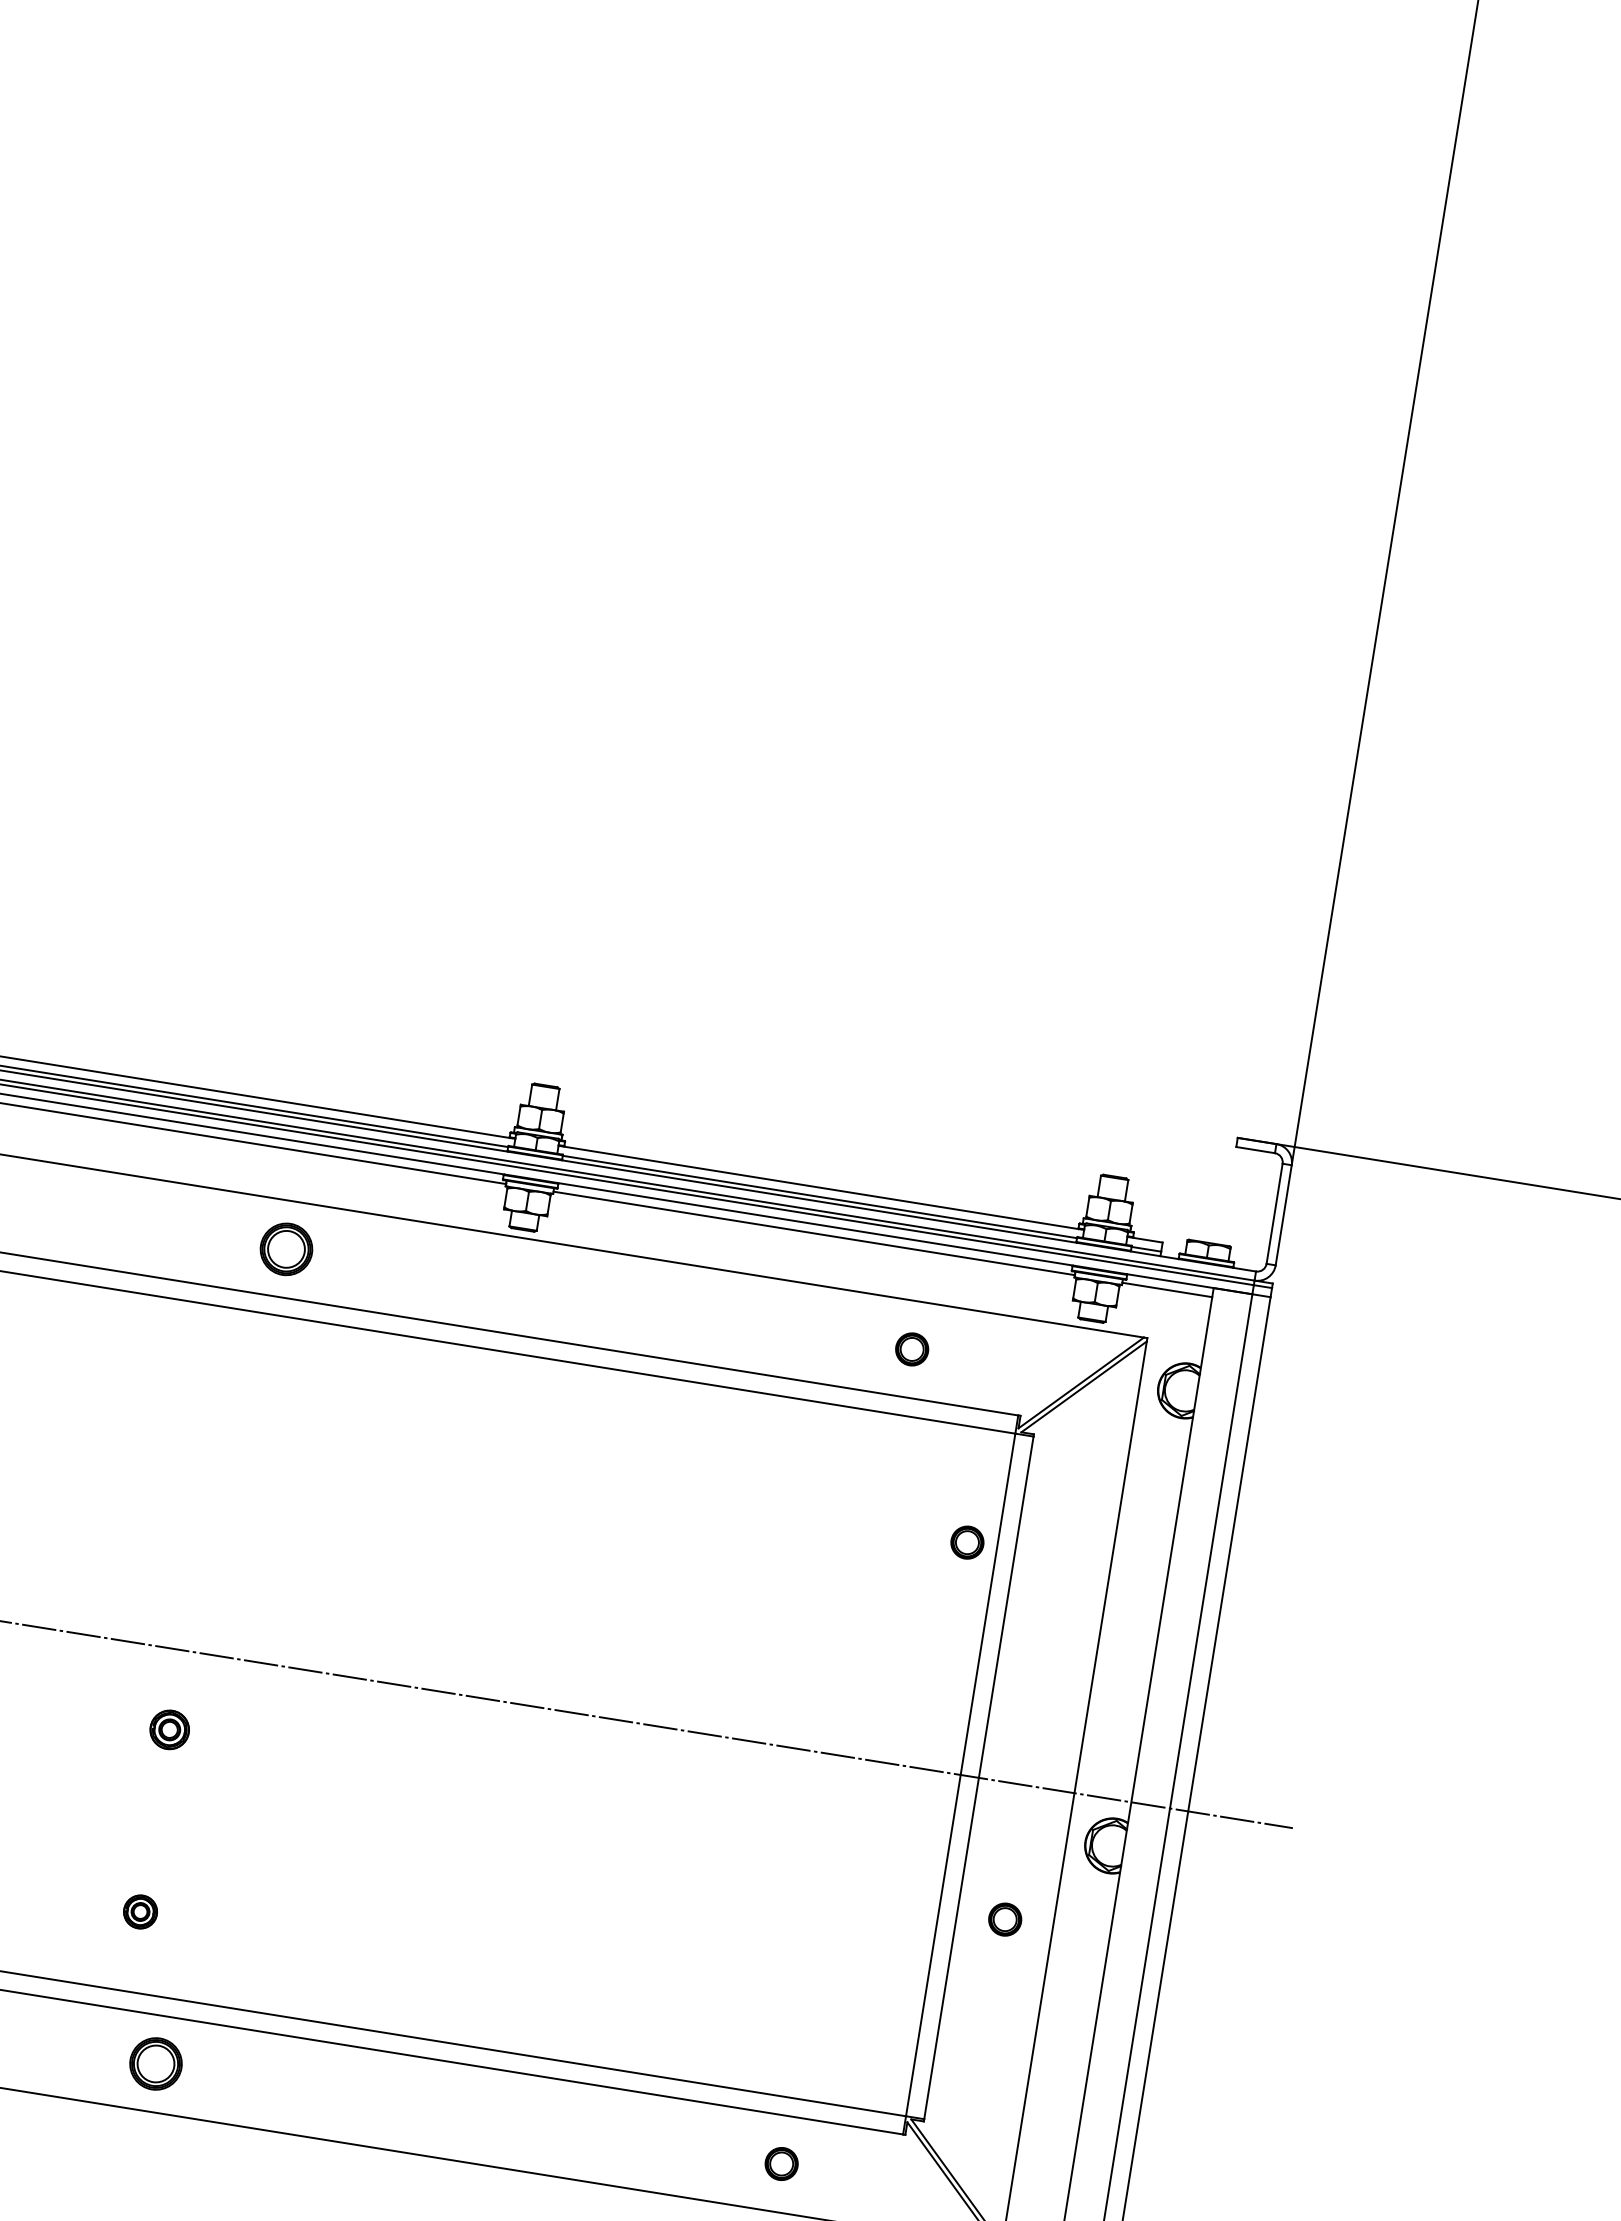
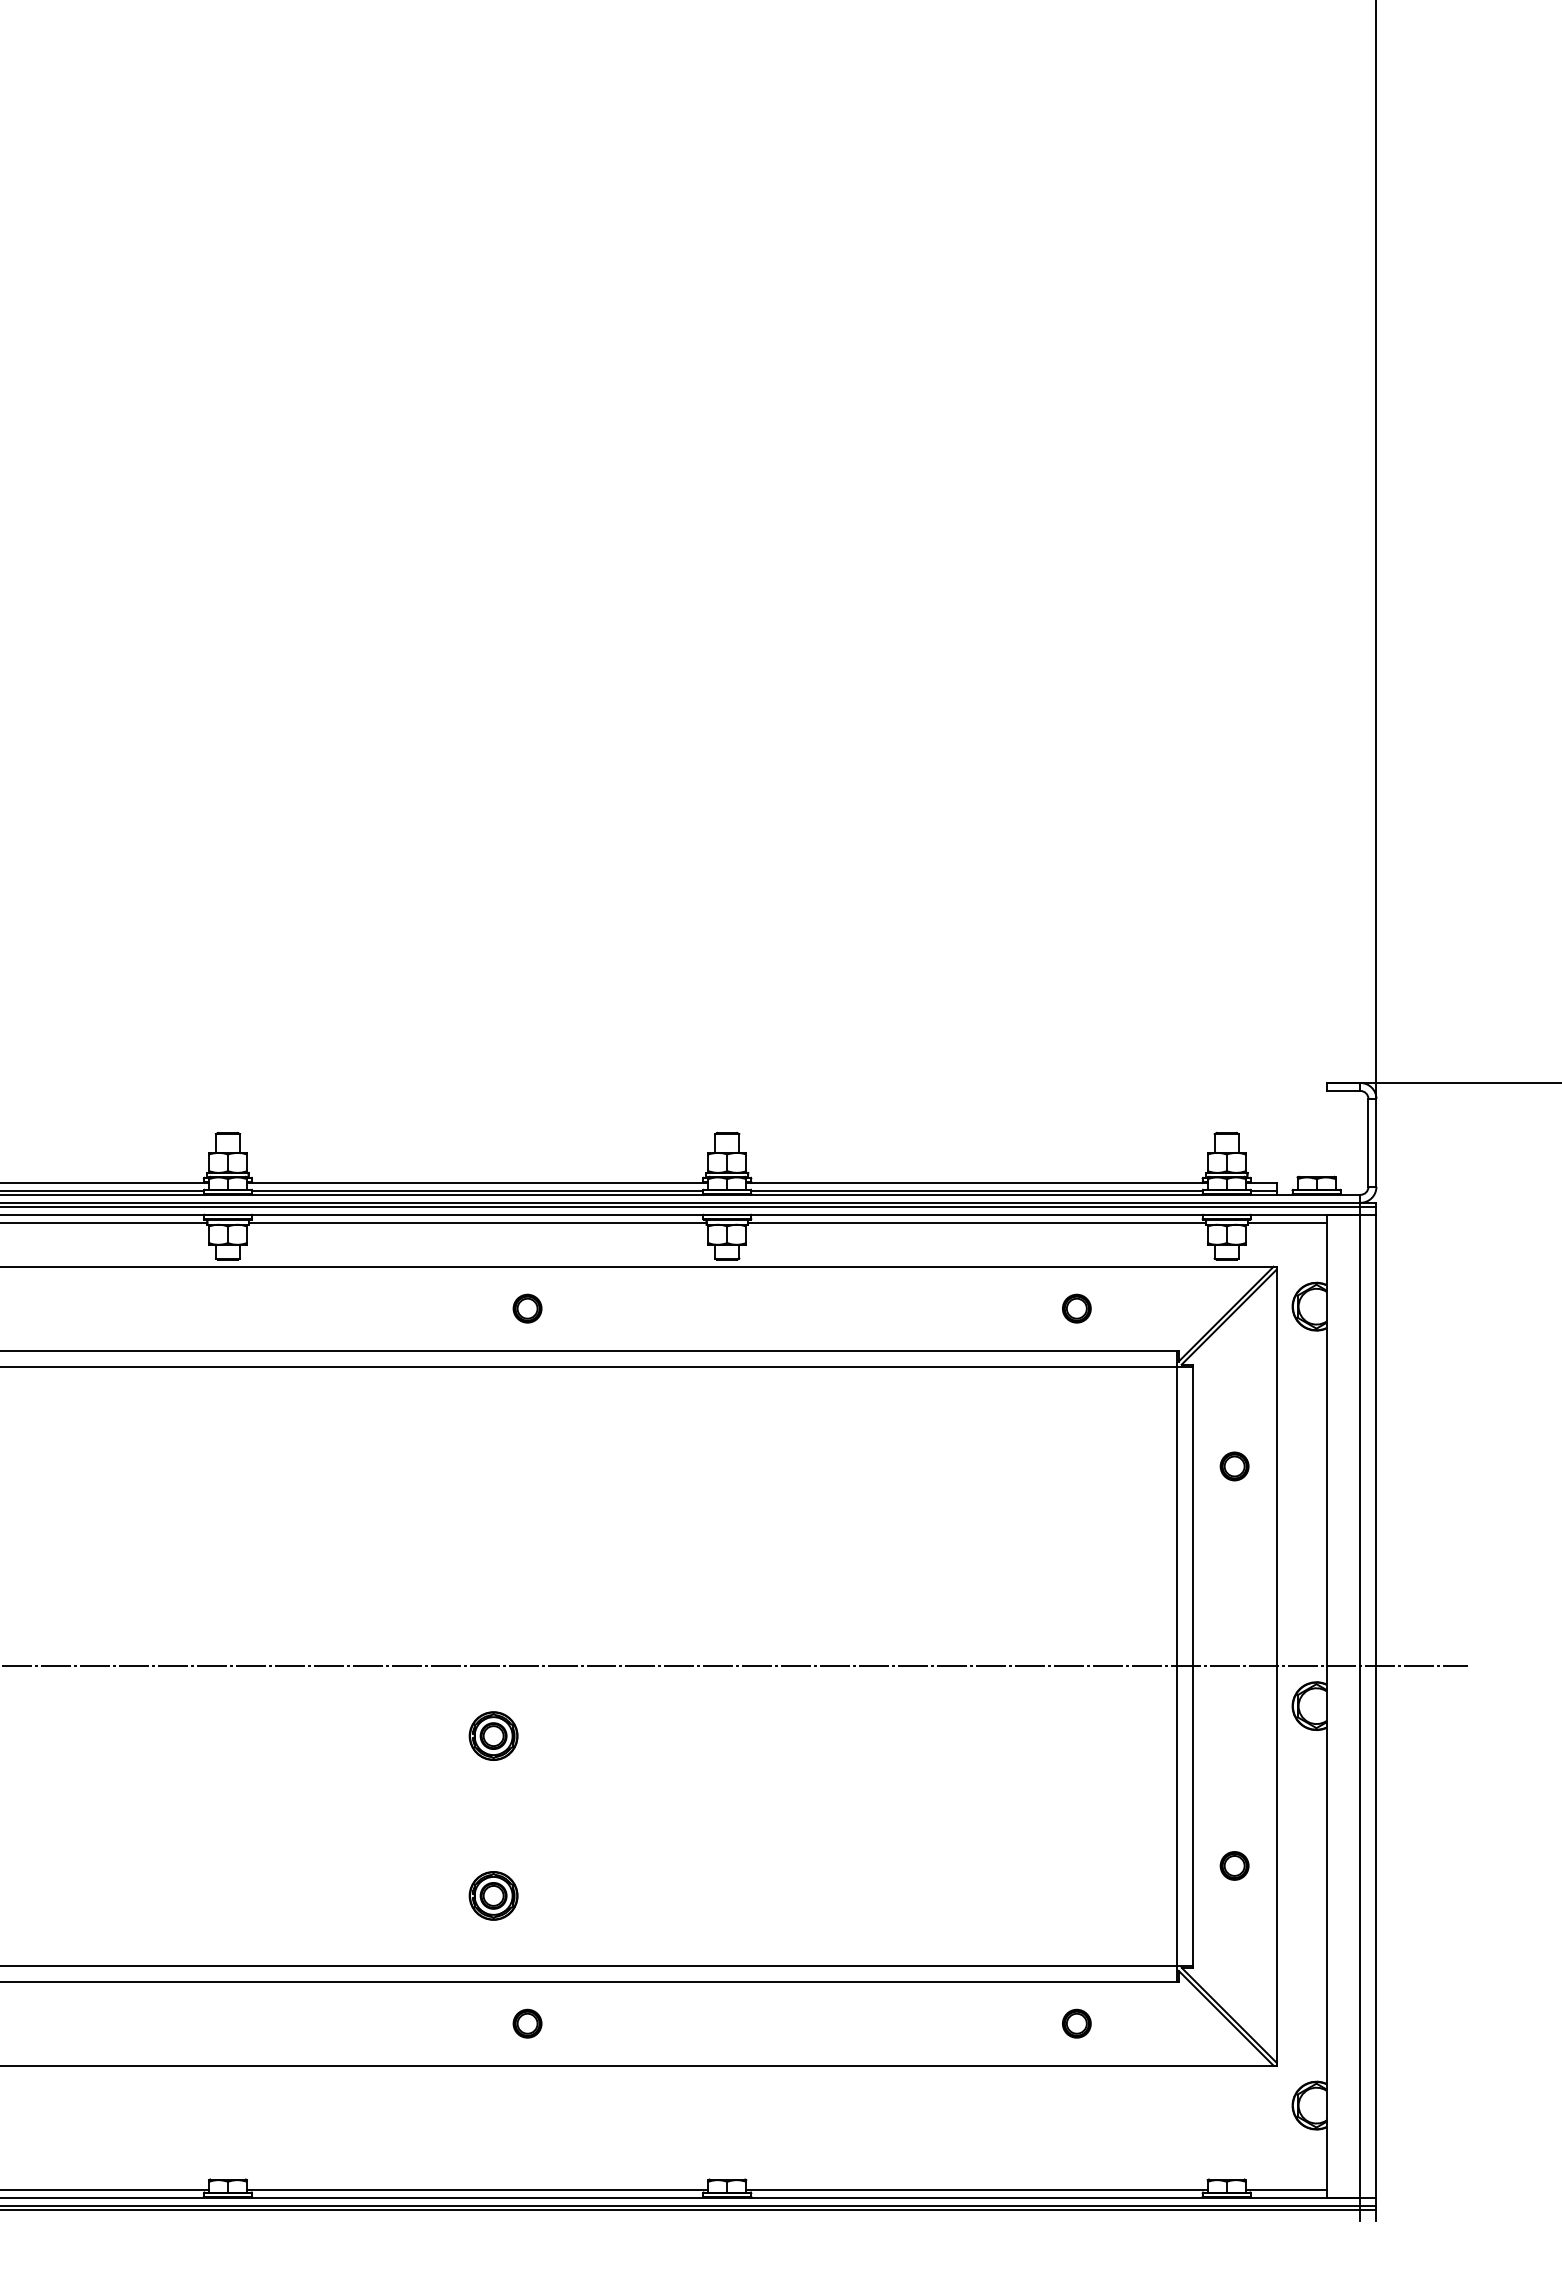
part: (286, 1248) -> (527, 1308), size x0.62
part: (967, 1542) -> (1234, 1466), moved
part: (169, 1729) -> (493, 1735), size x1.43
part: (140, 1911) -> (493, 1895), size x1.67
part: (1005, 1919) -> (1234, 1865), moved
part: (155, 2063) -> (527, 2023), size x0.62

